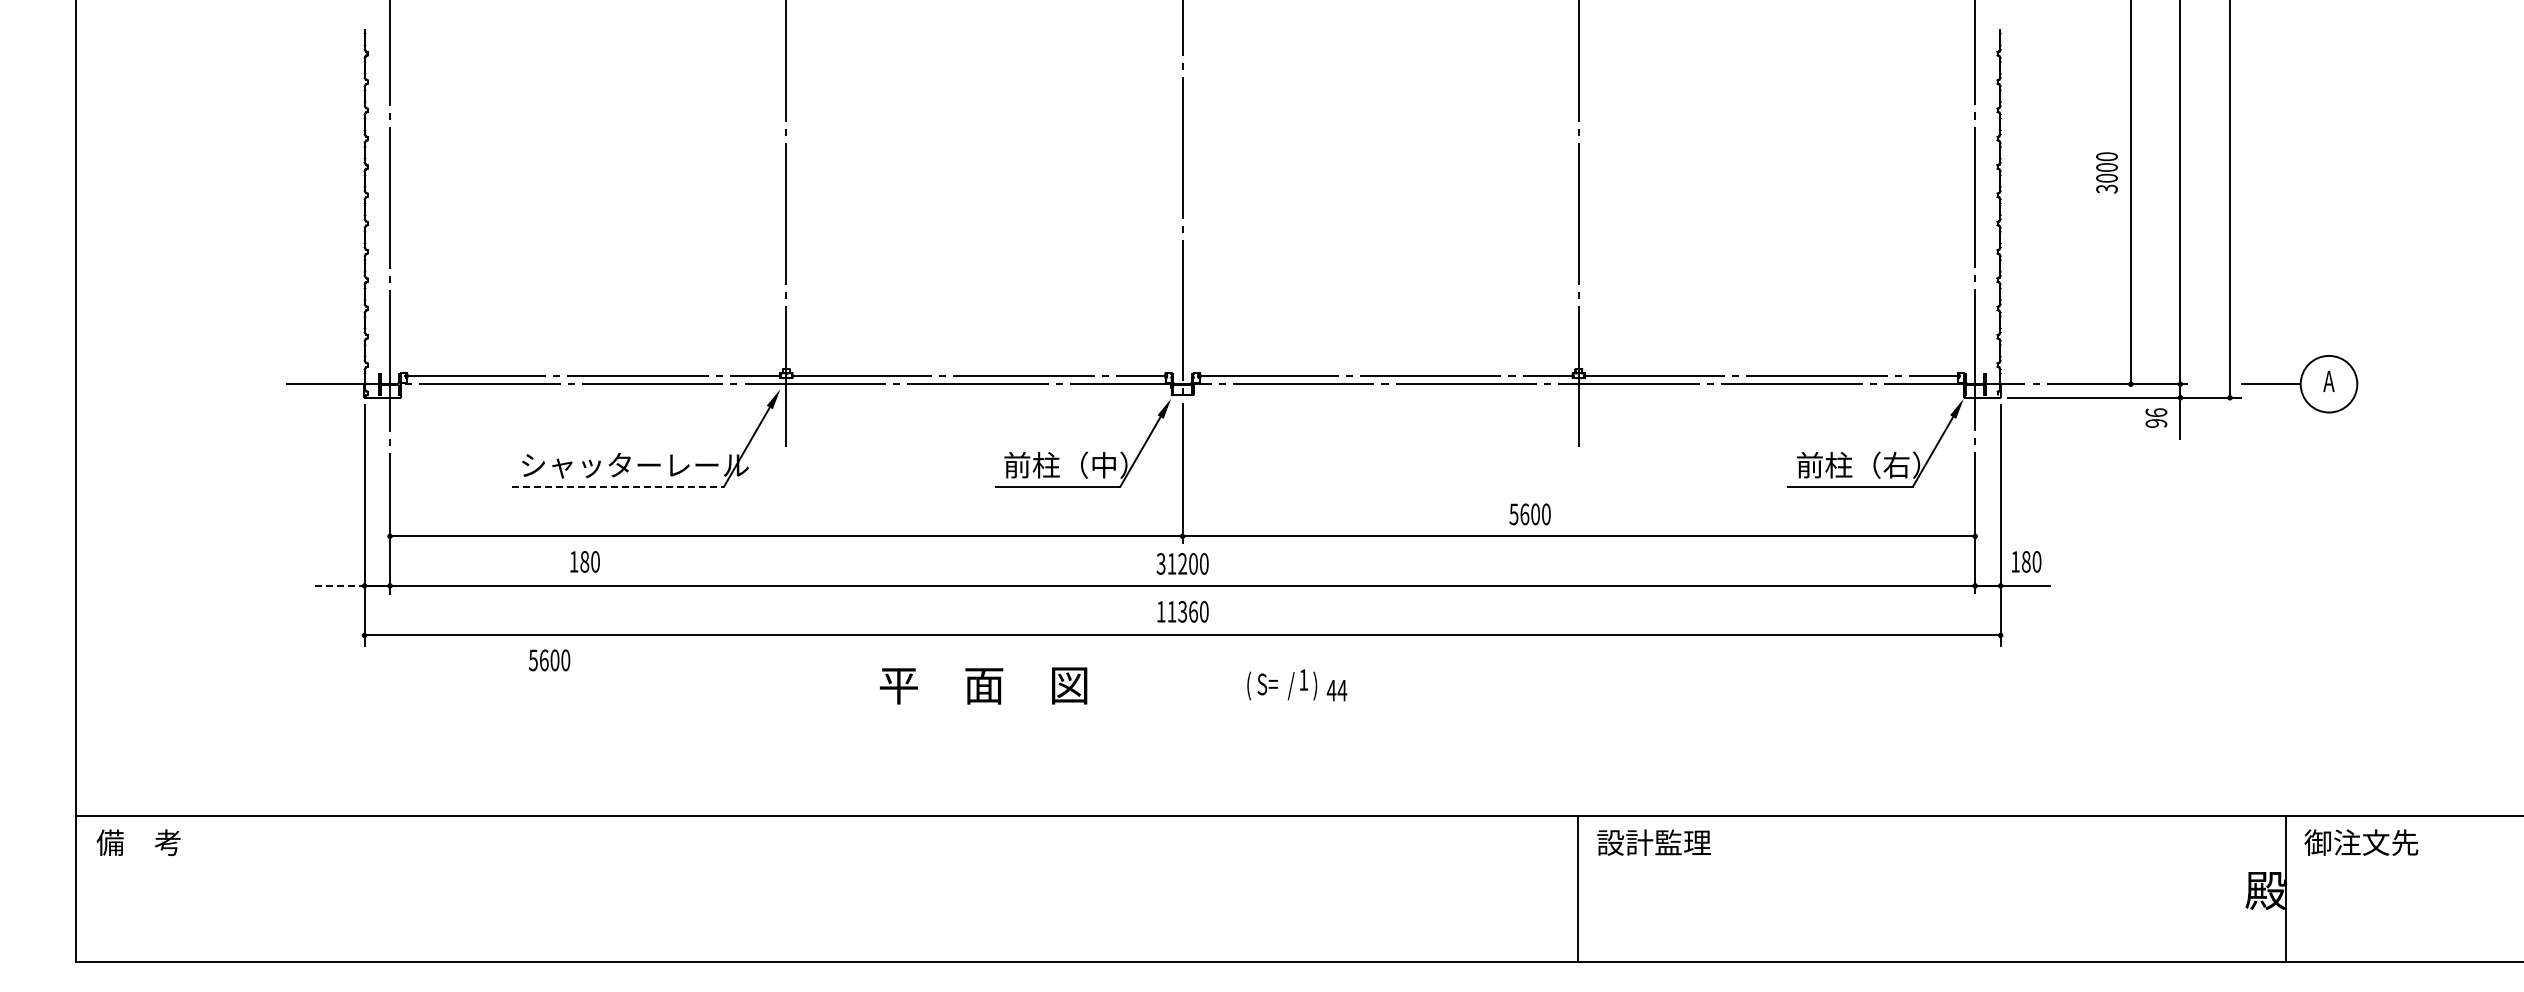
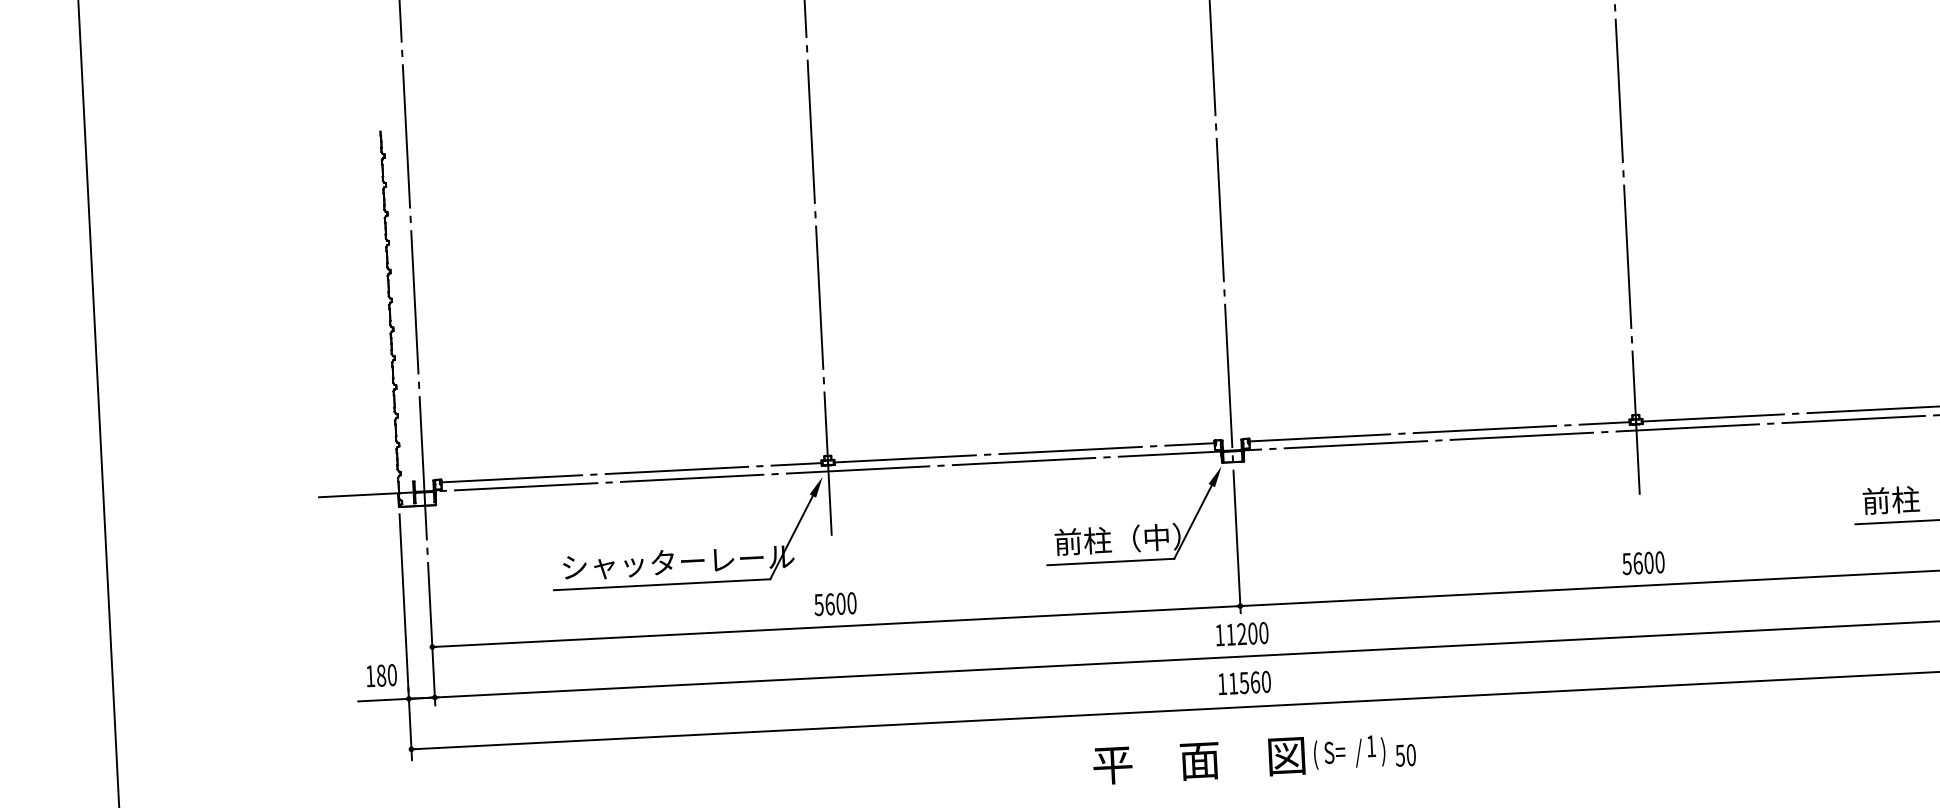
line: (618, 486) -> (662, 584), dashed -> solid
text: (1529, 514) -> (1642, 563), moved
text: (584, 561) -> (381, 675), moved
text: (1160, 563) -> (1219, 634), 31200 -> 11200
line: (338, 585) -> (382, 699), dashed -> solid
text: (1182, 611) -> (1244, 682), 11360 -> 11560
text: (549, 660) -> (835, 604), moved
text: (983, 685) -> (1199, 760), moved
text: (1336, 690) -> (1405, 755), 44 -> 50

